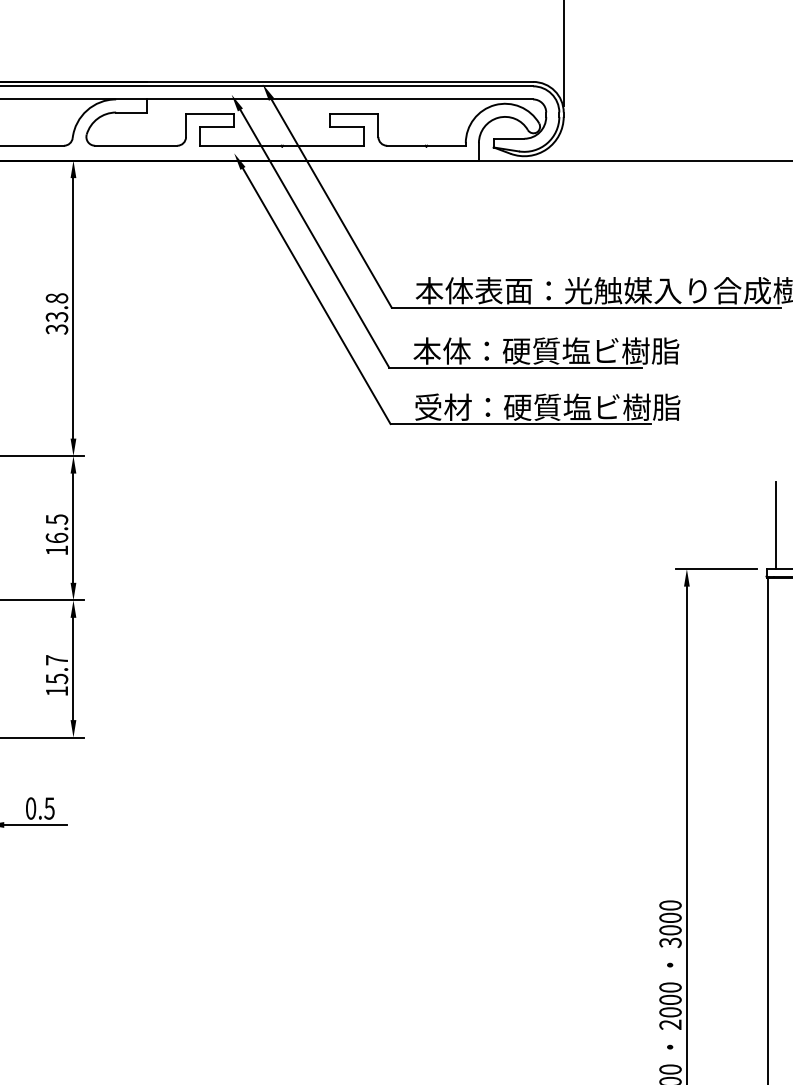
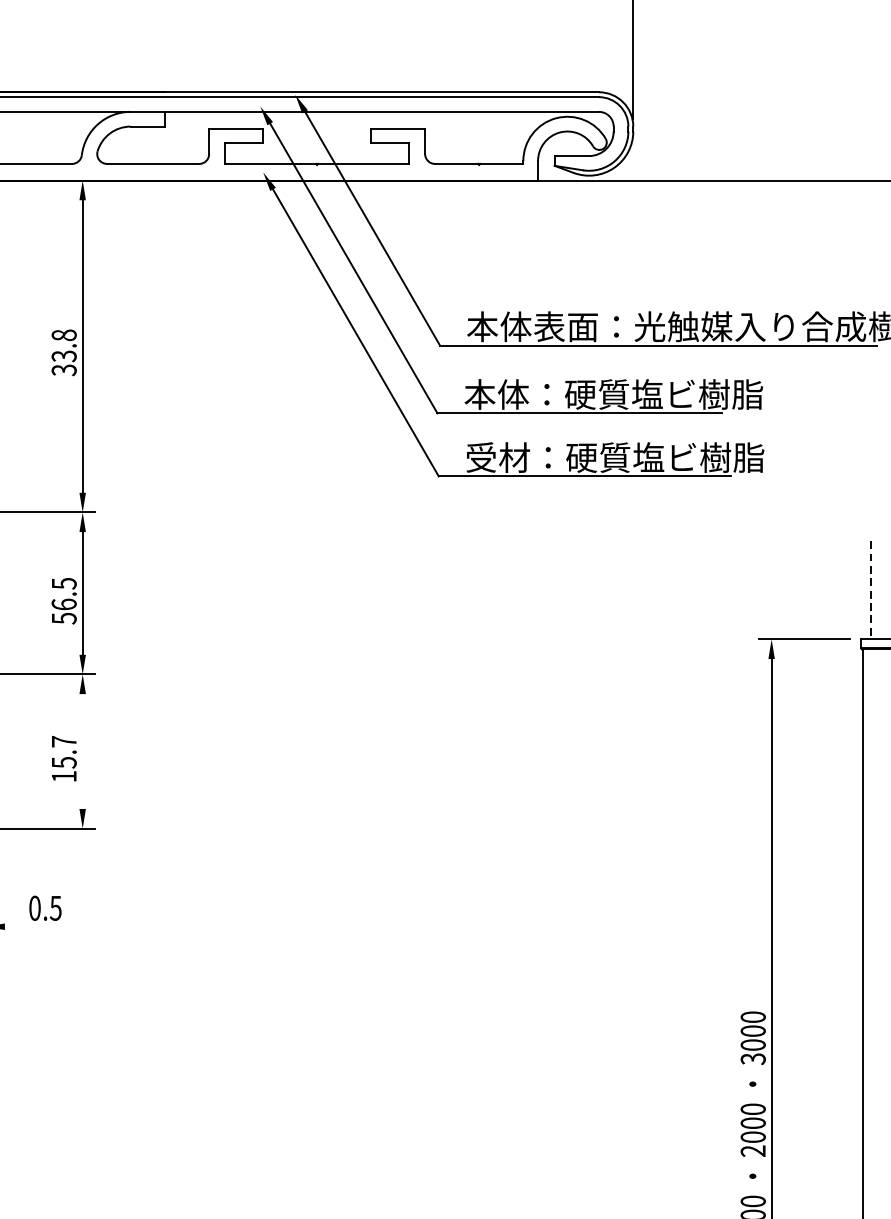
line: (775, 525) -> (871, 590), solid -> dashed
text: (57, 550) -> (64, 618), 16.5 -> 56.5
line: (73, 668) -> (82, 751), removed
line: (35, 825) -> (40, 927), removed

